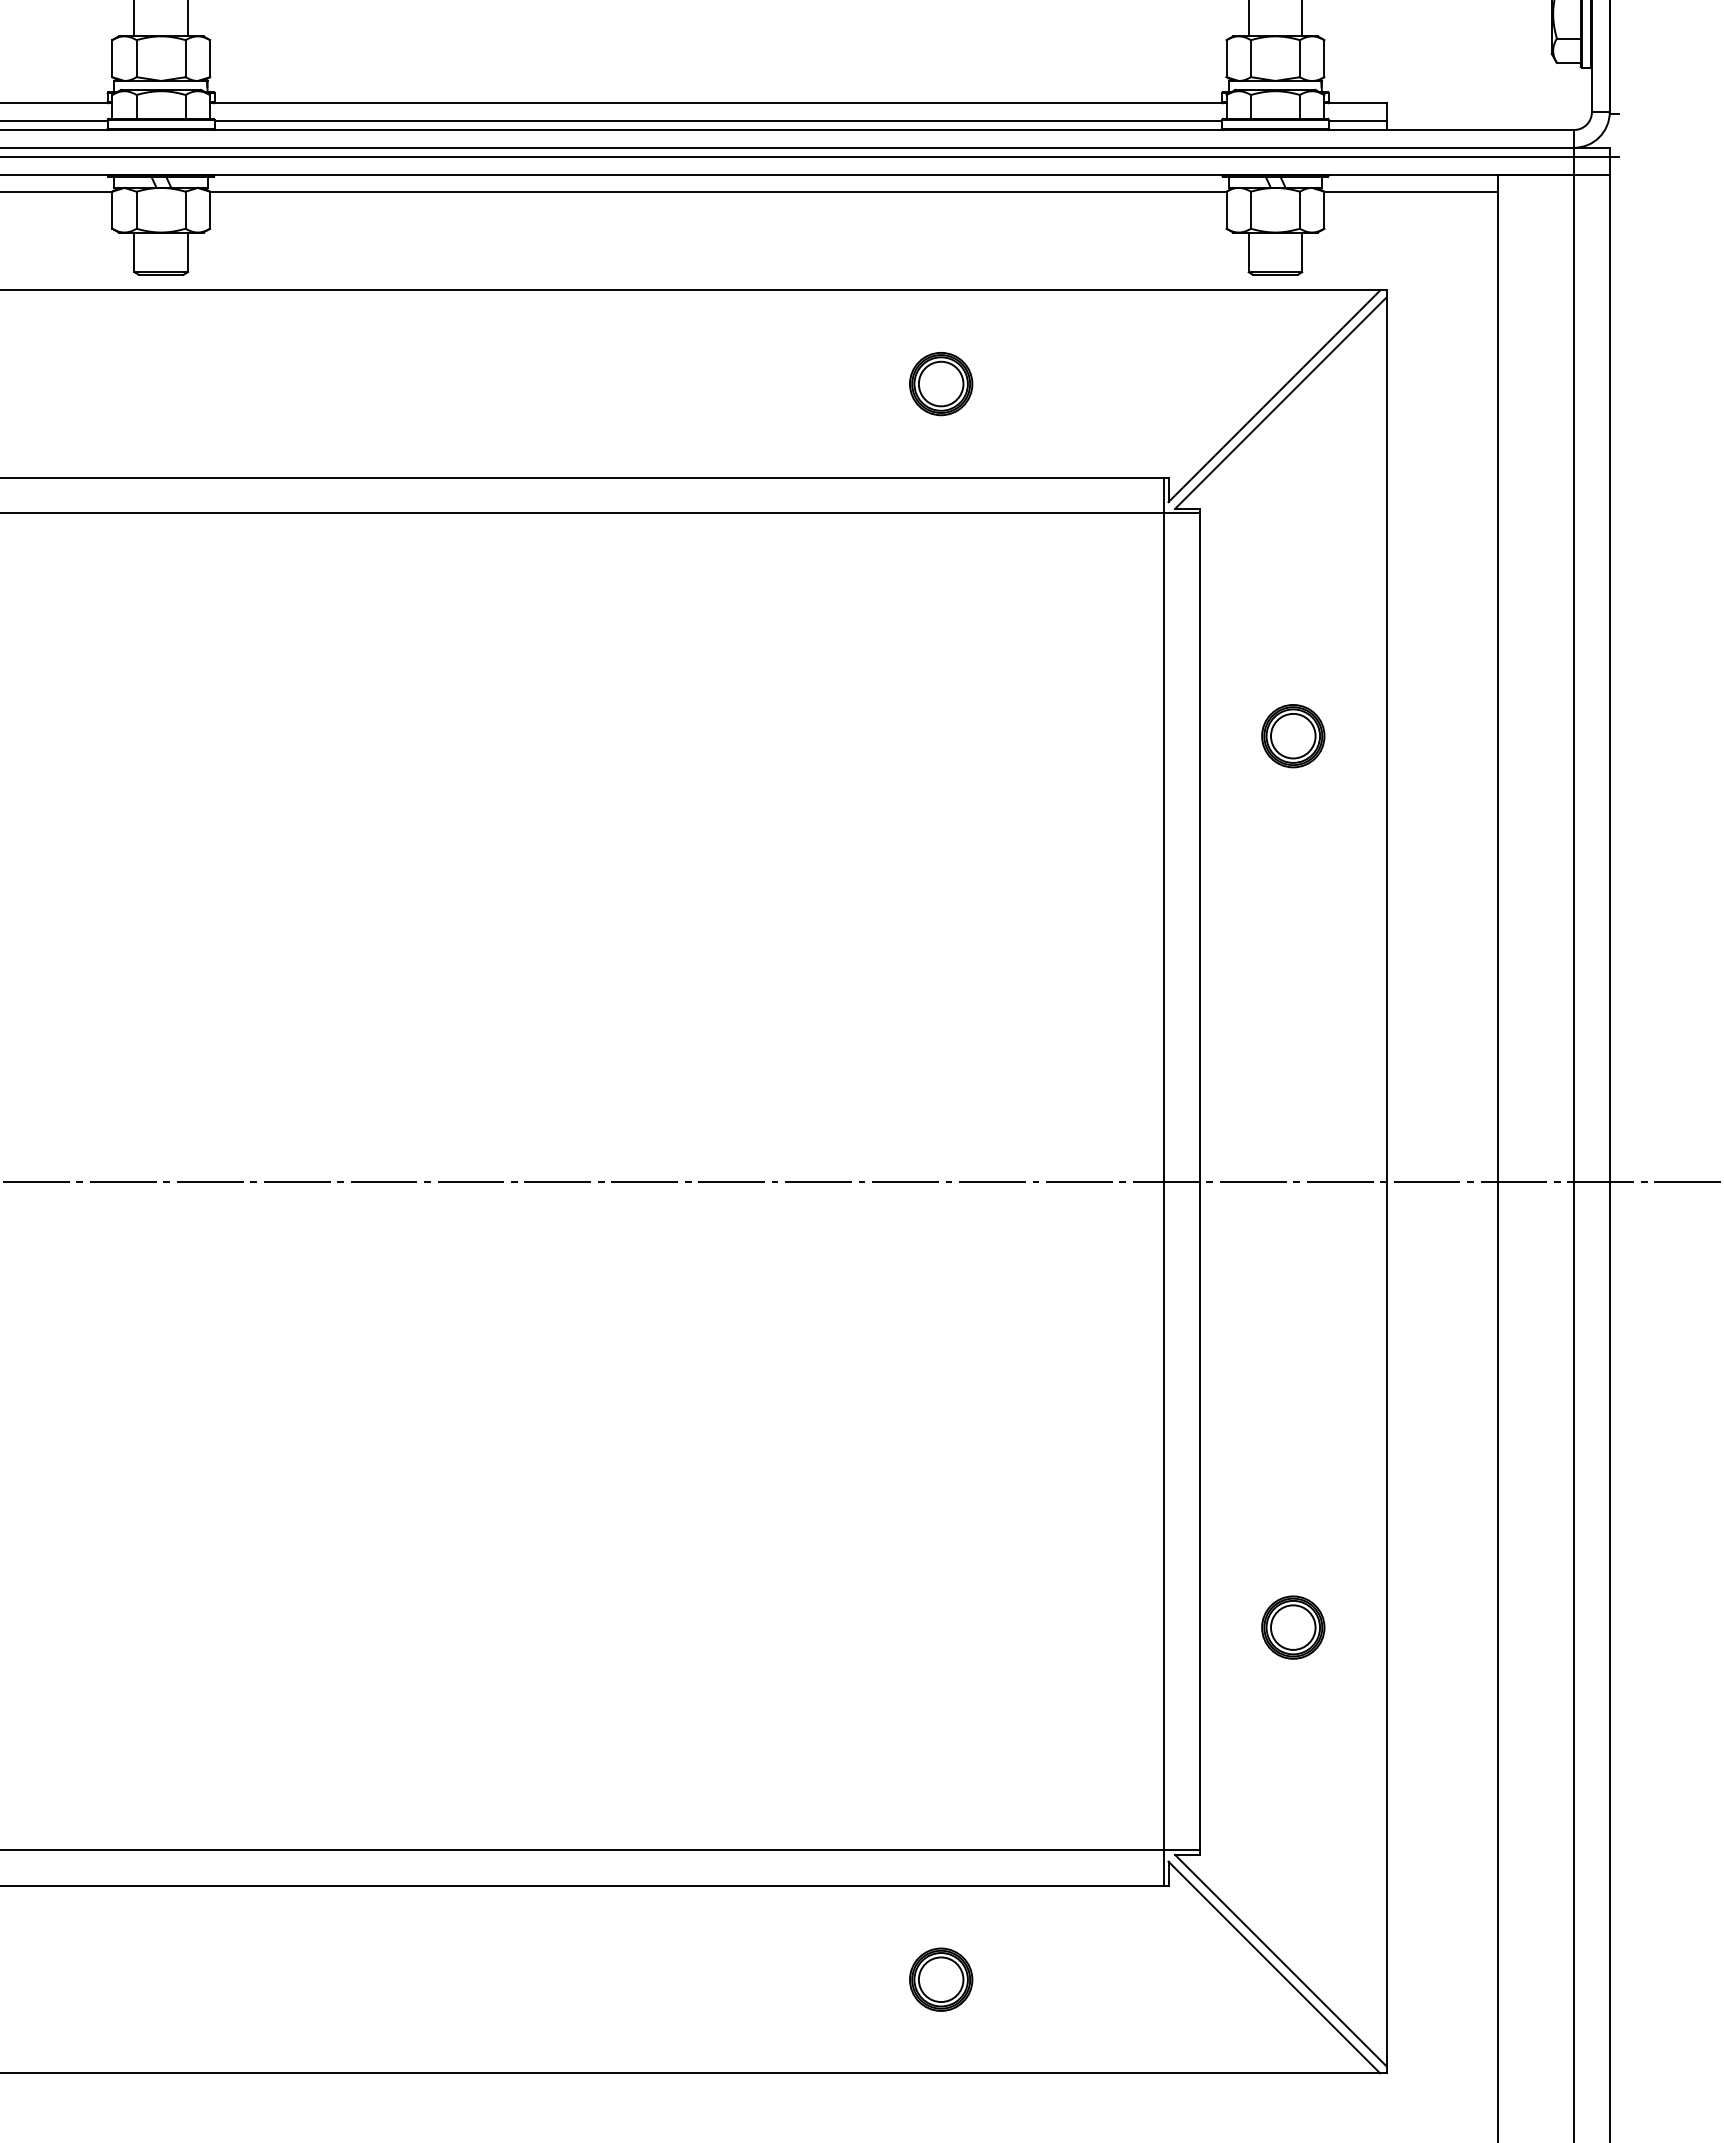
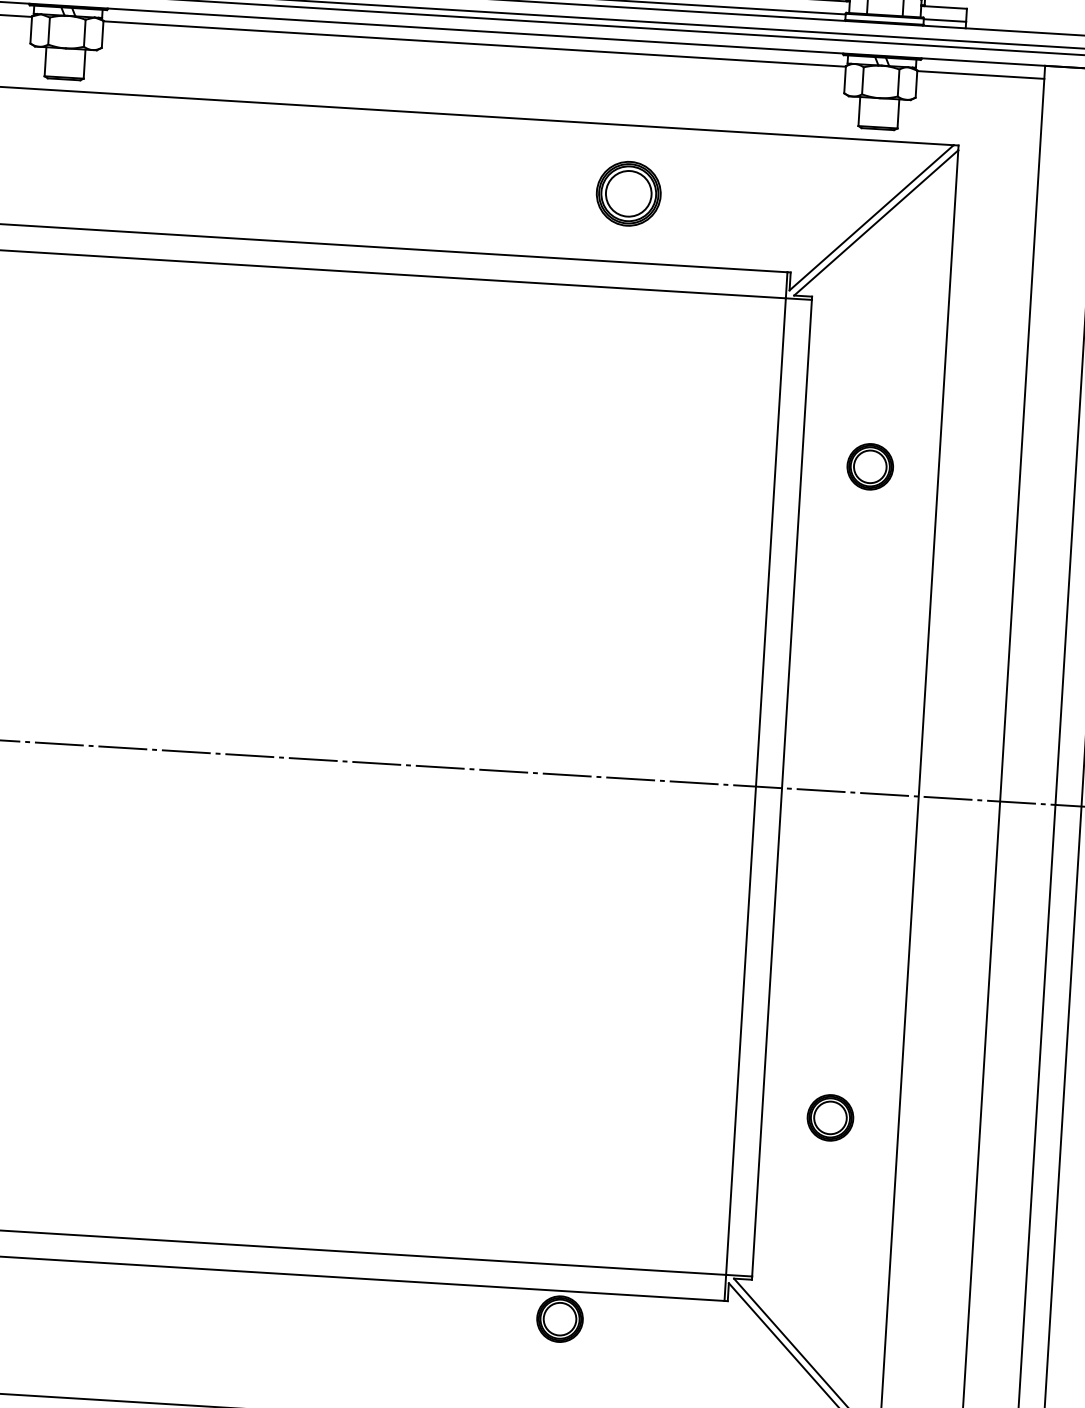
part: (941, 384) -> (629, 194), size x1.4
part: (941, 1979) -> (560, 1319), moved

